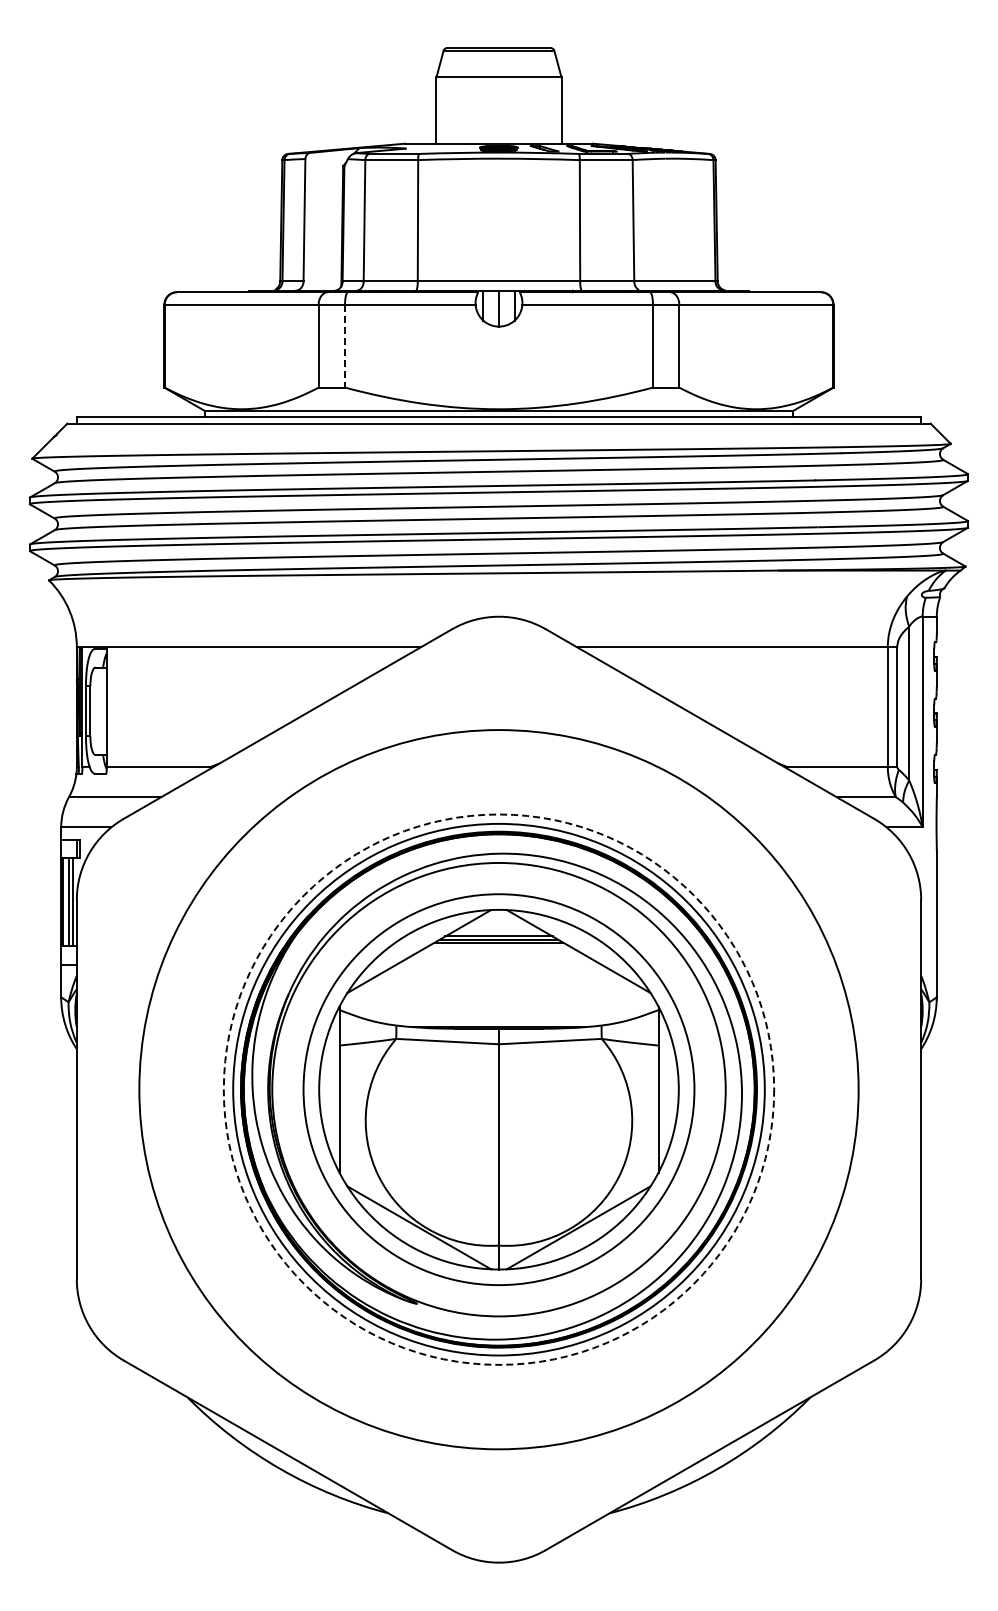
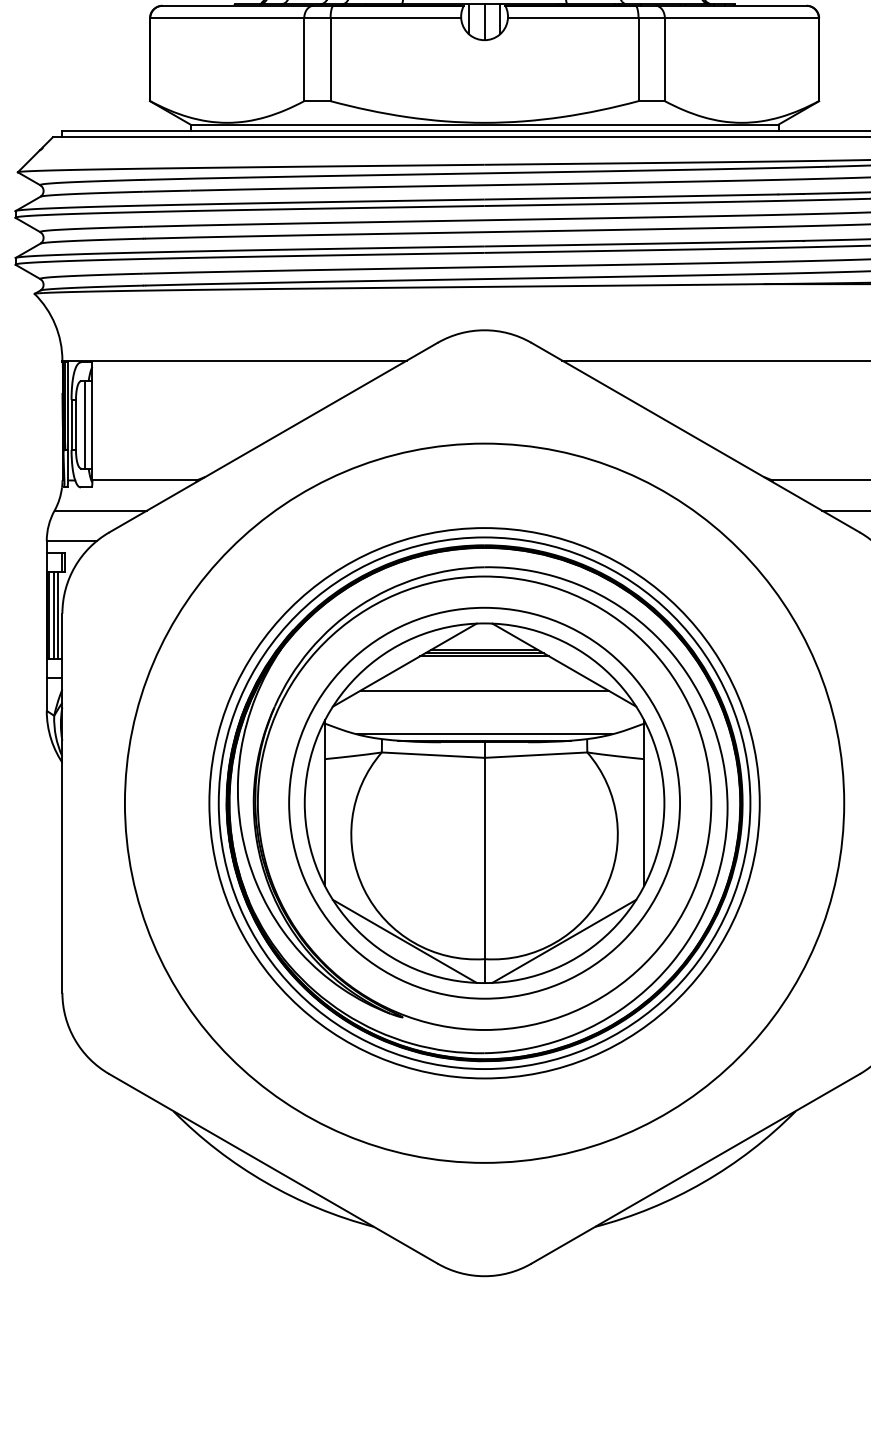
line: (345, 346) -> (331, 60), dashed -> solid
line: (99, 711) -> (85, 425), added
line: (498, 977) -> (484, 691), added
line: (498, 1020) -> (484, 734), added
circle: (498, 1089) -> (484, 803), dashed -> solid

